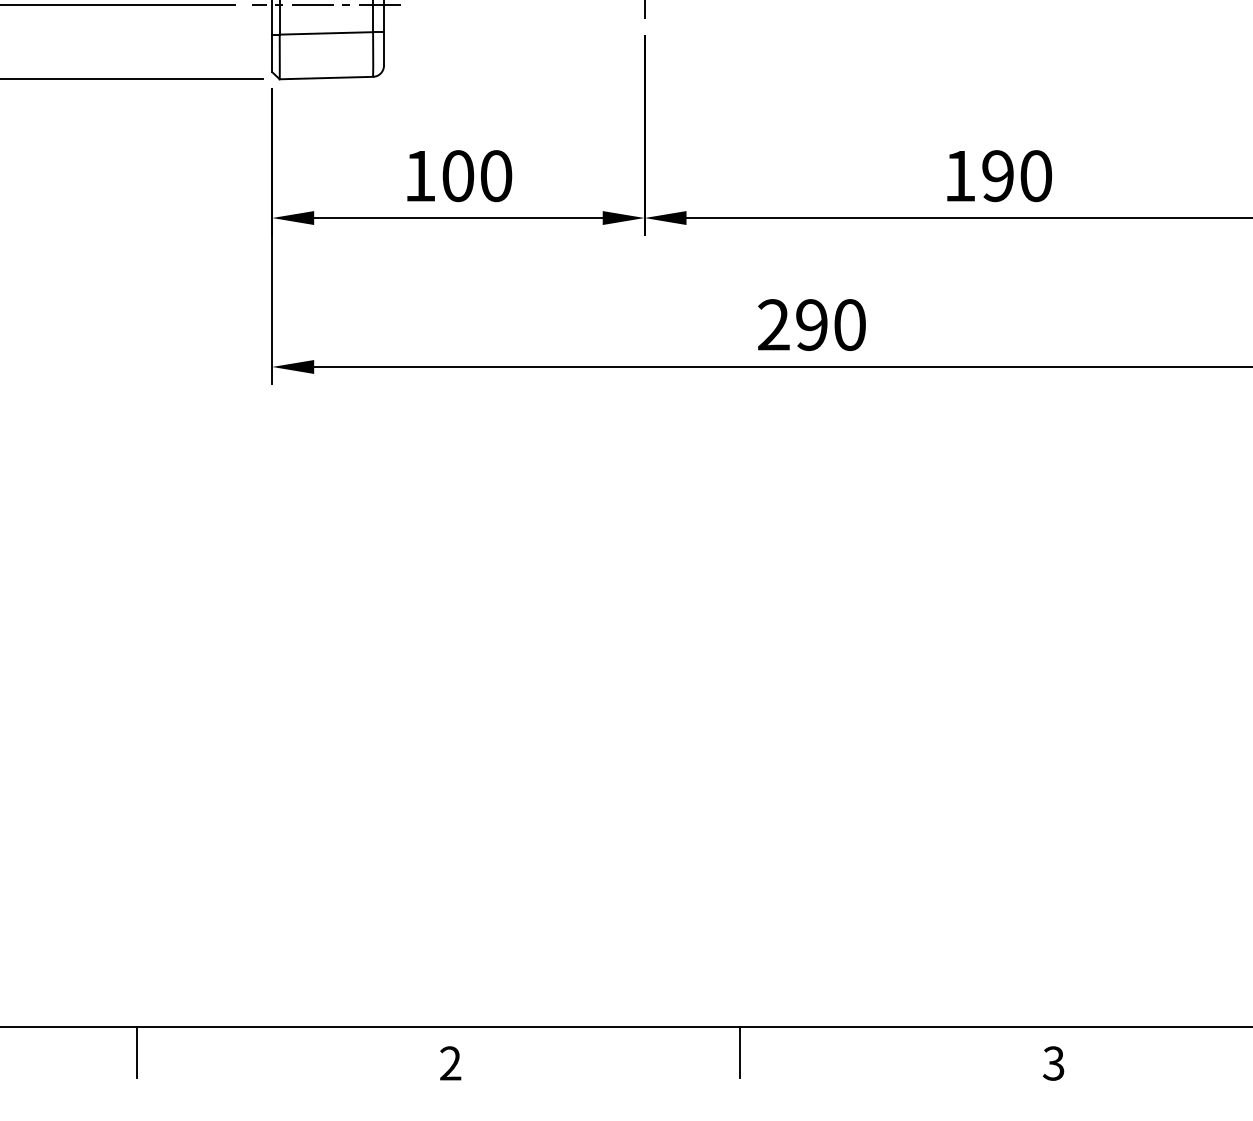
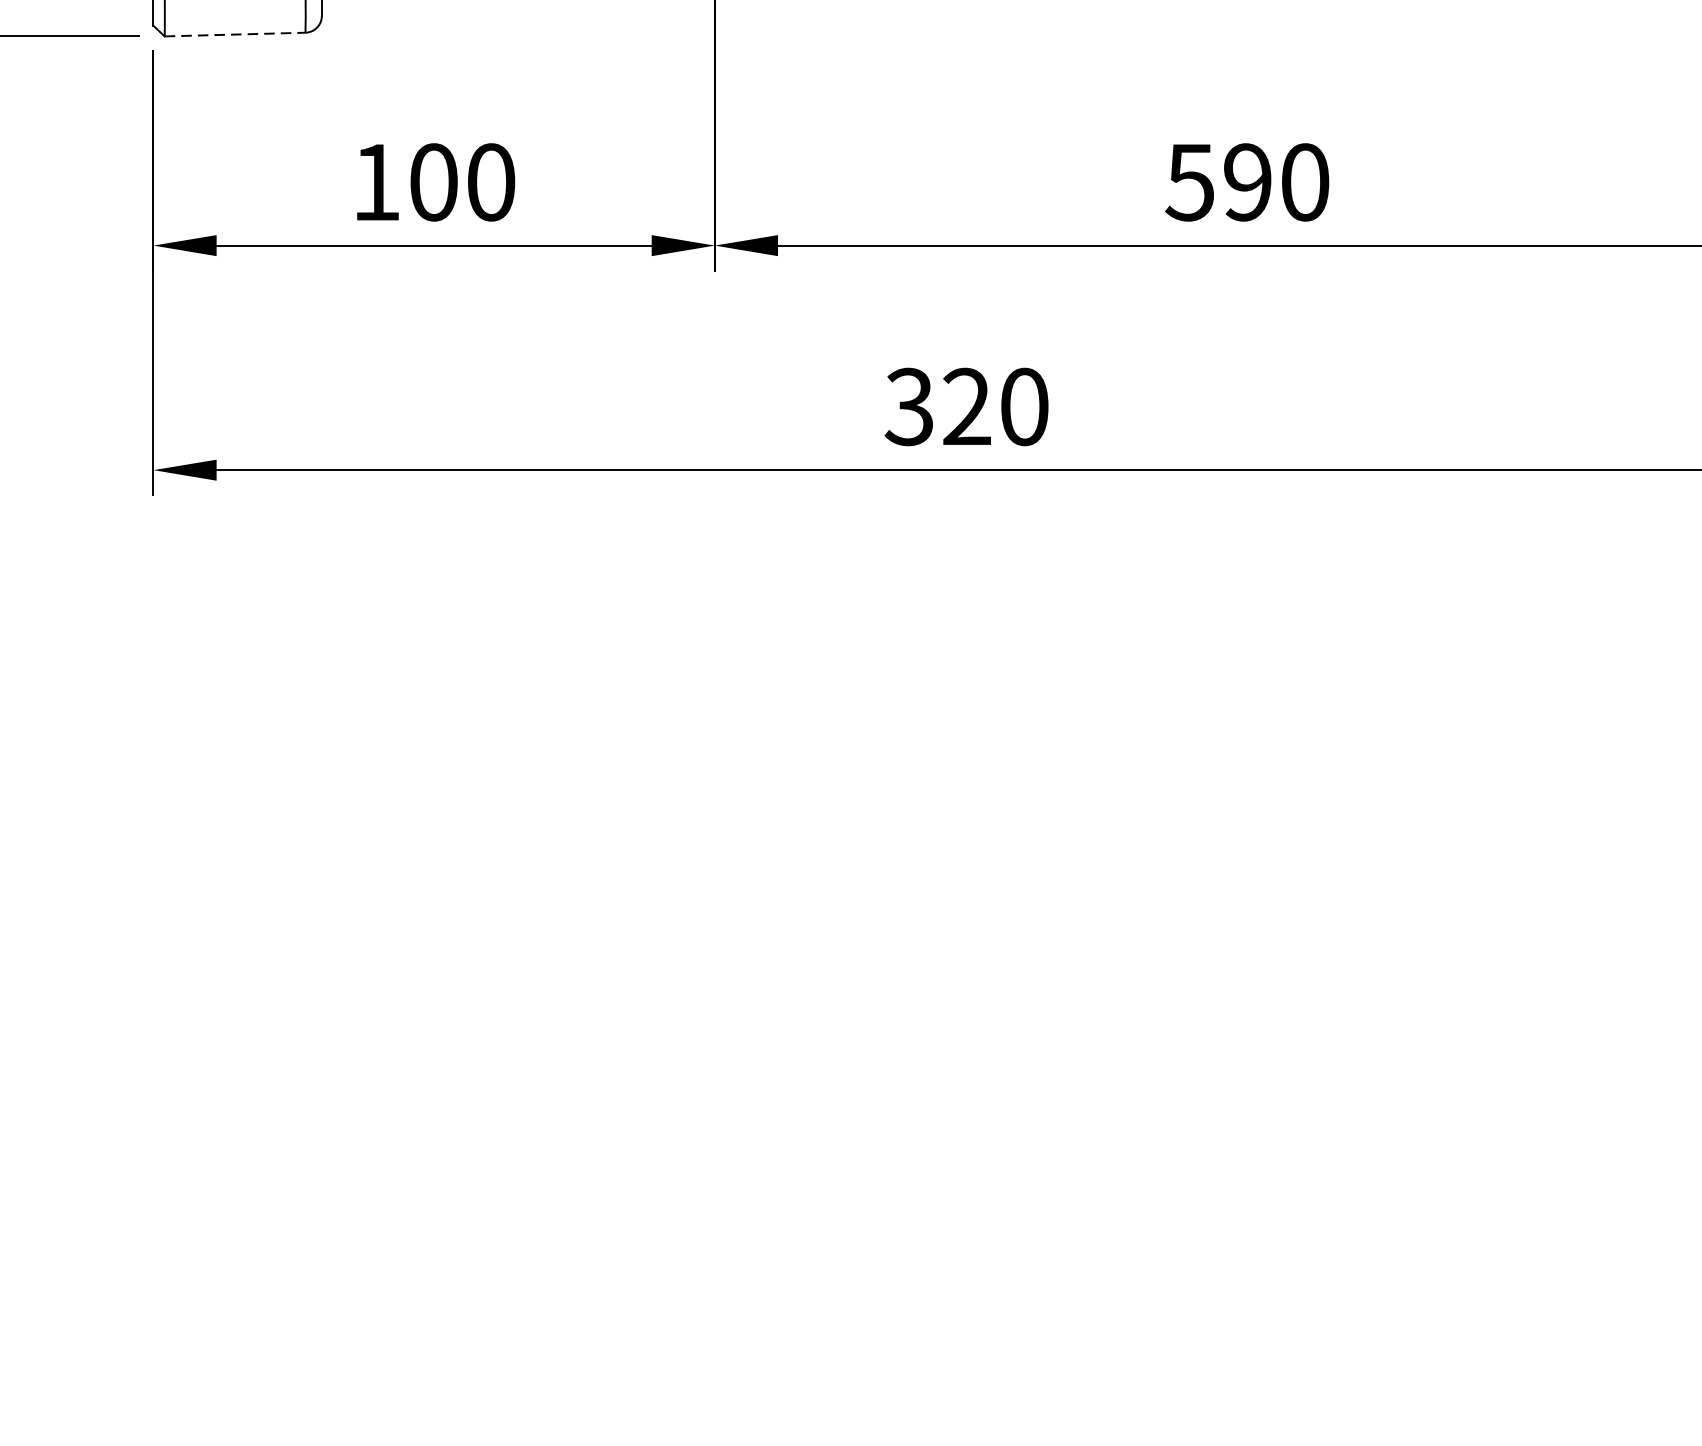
line: (326, 78) -> (235, 35), solid -> dashed
text: (959, 176) -> (1189, 182), 190 -> 590
text: (792, 325) -> (937, 407), 290 -> 320

